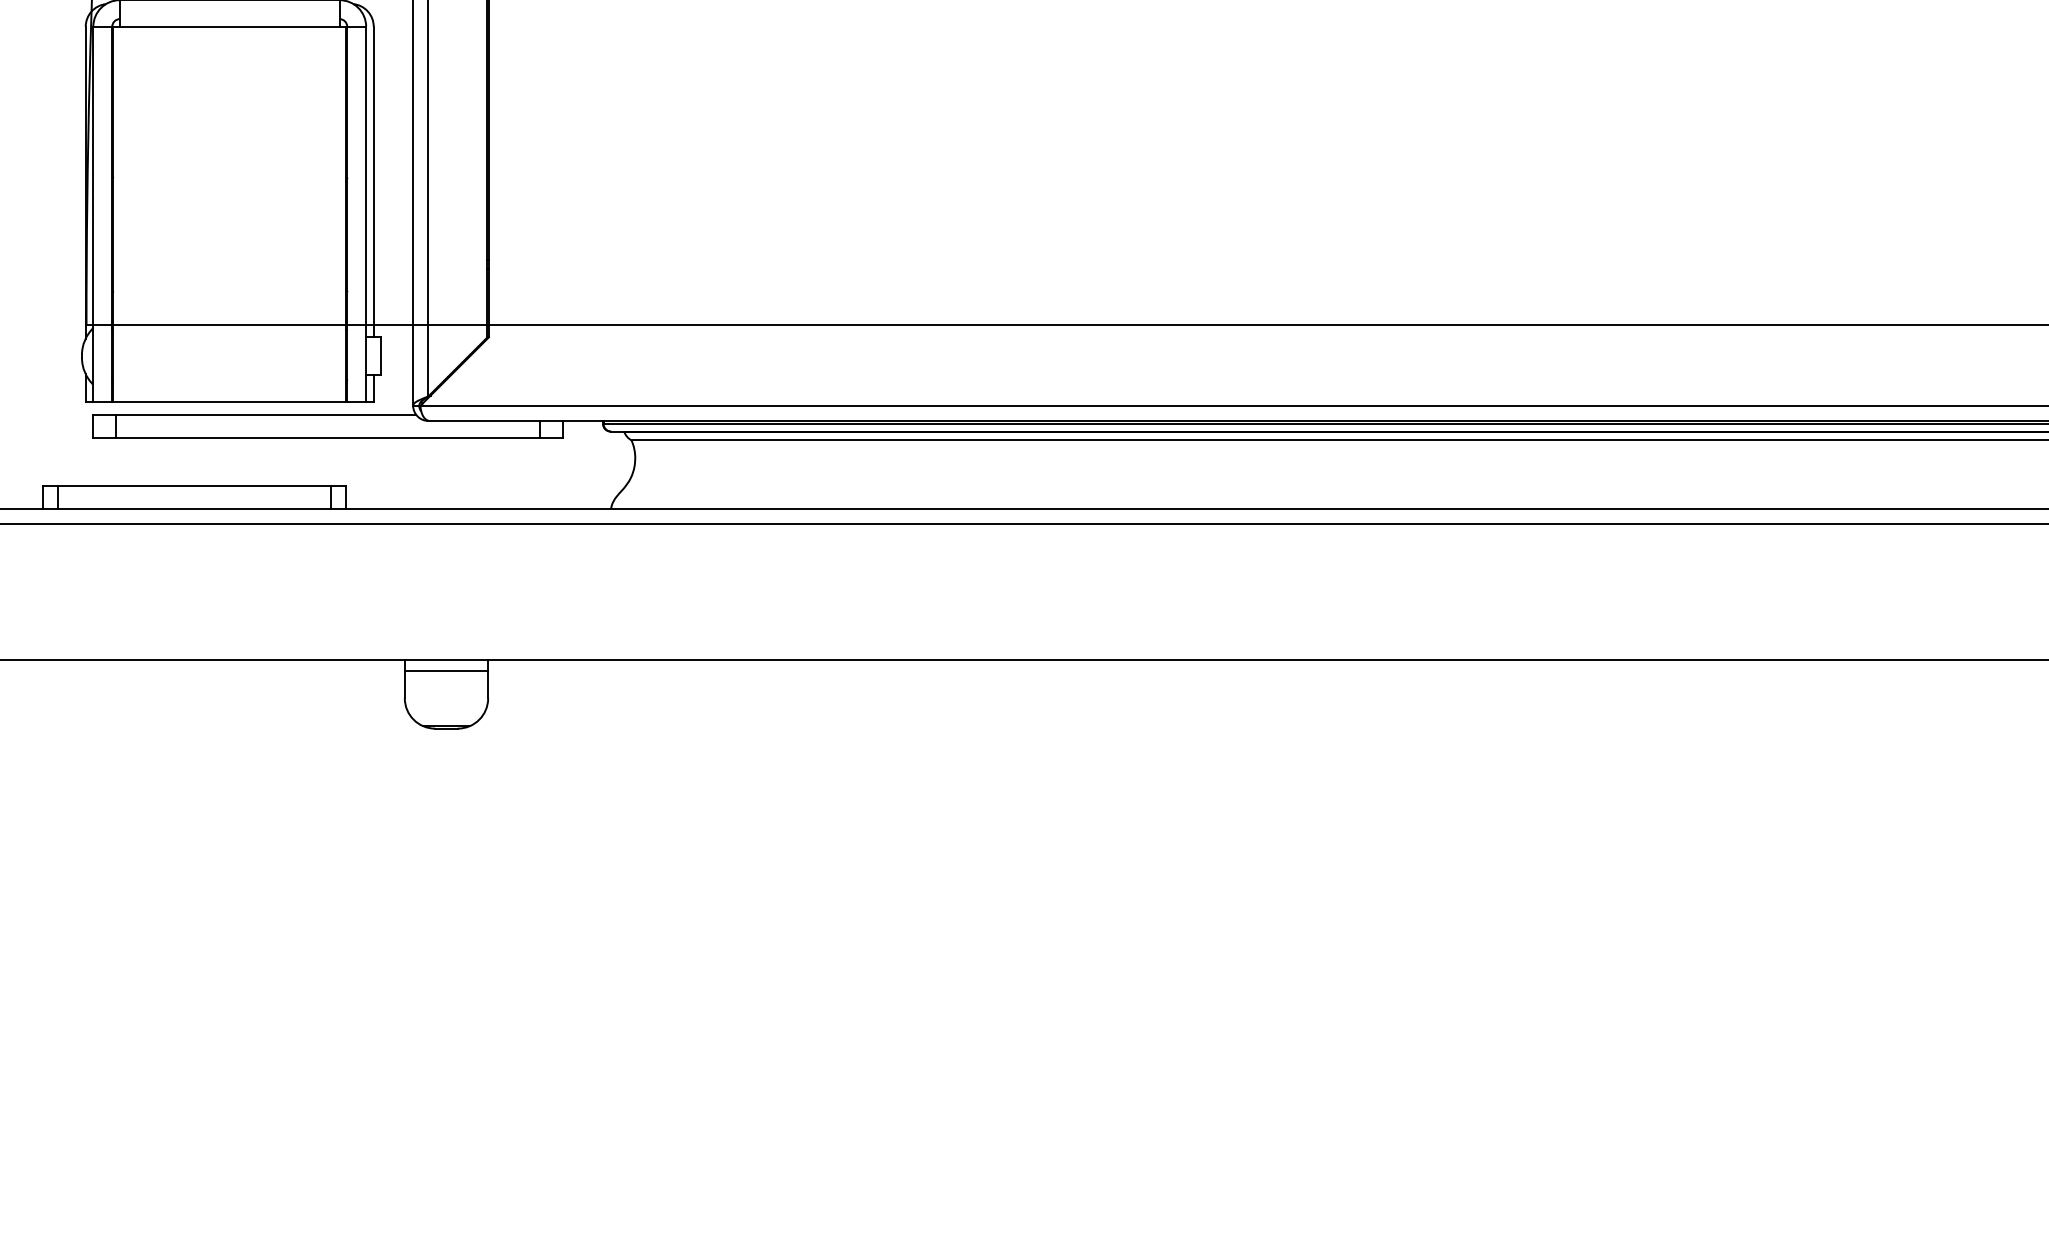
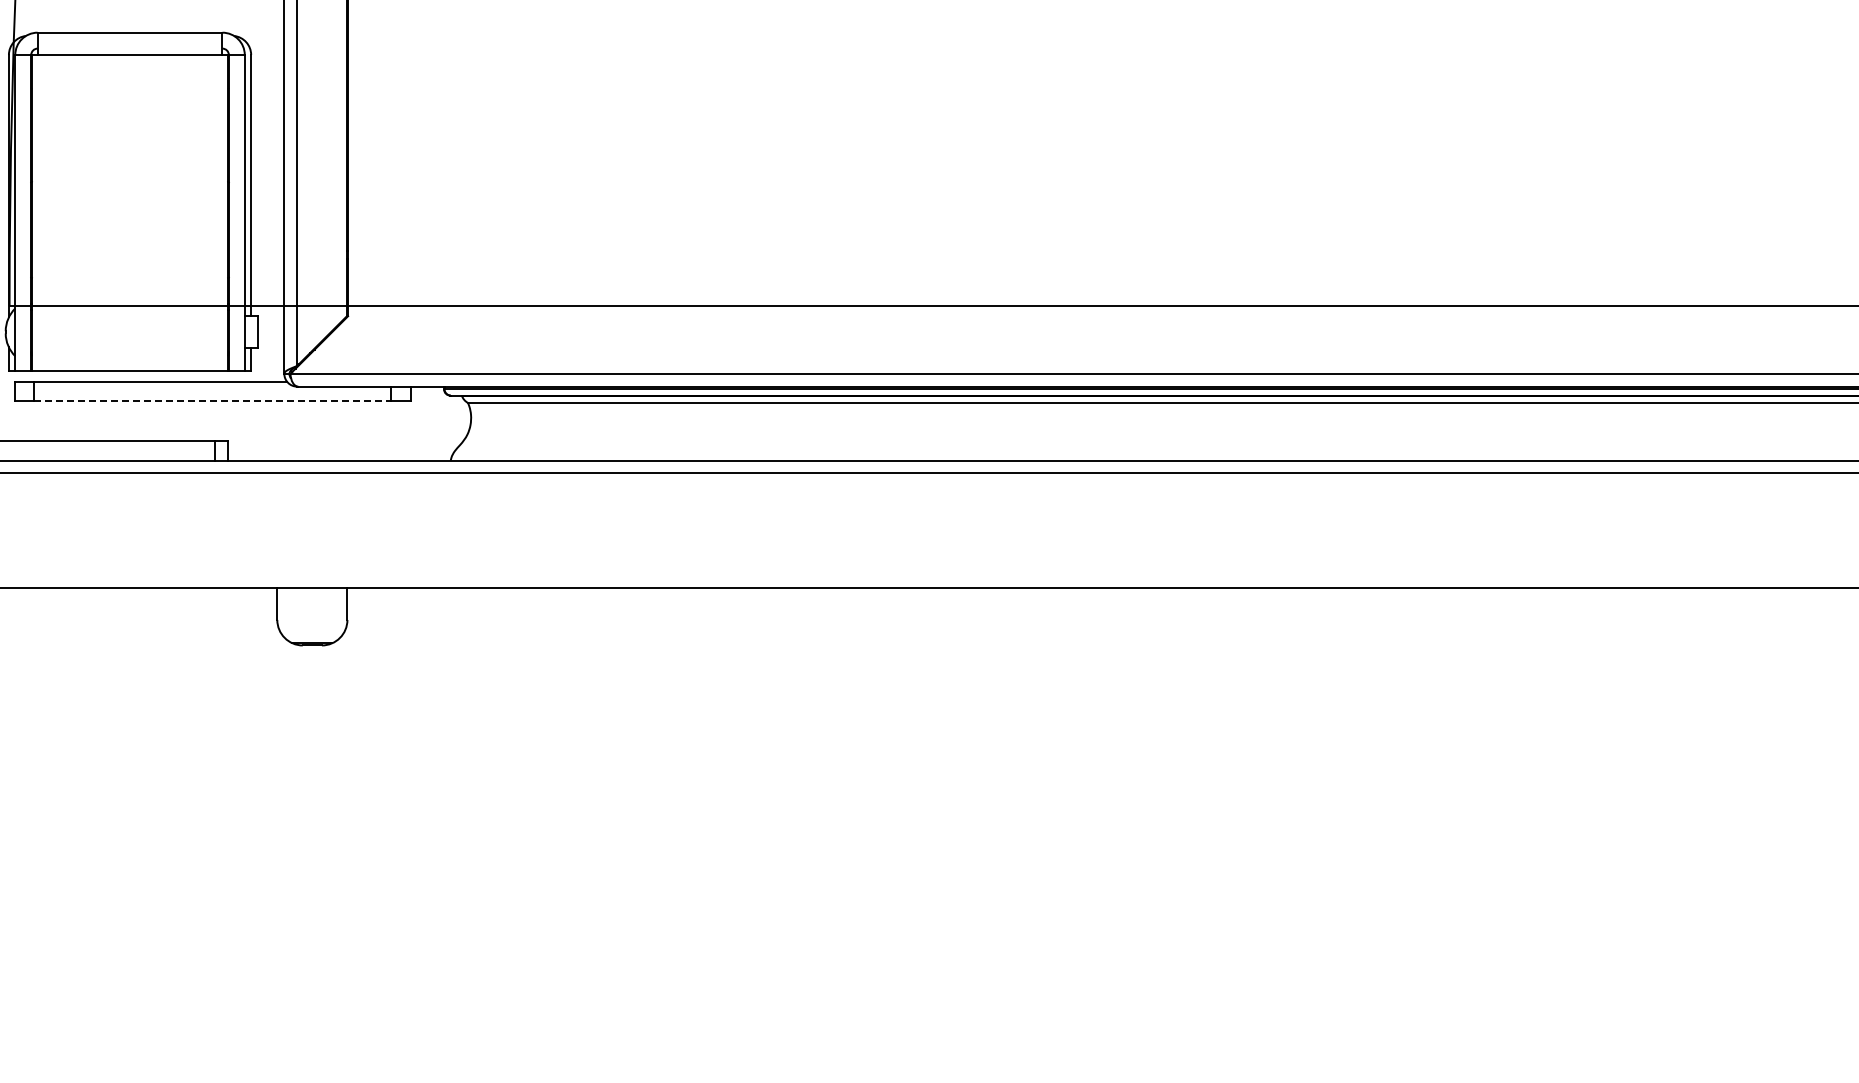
line: (327, 437) -> (212, 400), solid -> dashed
line: (446, 670) -> (312, 596), removed

